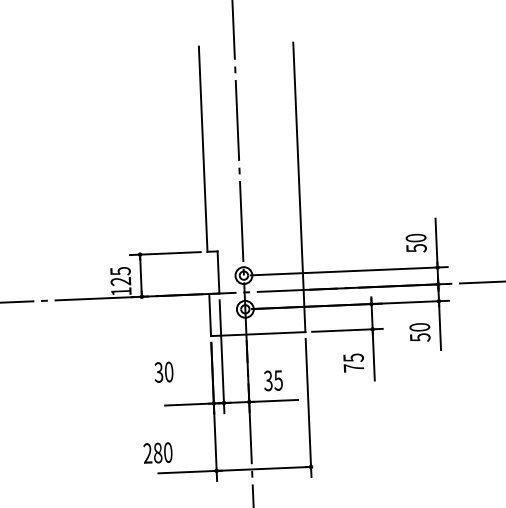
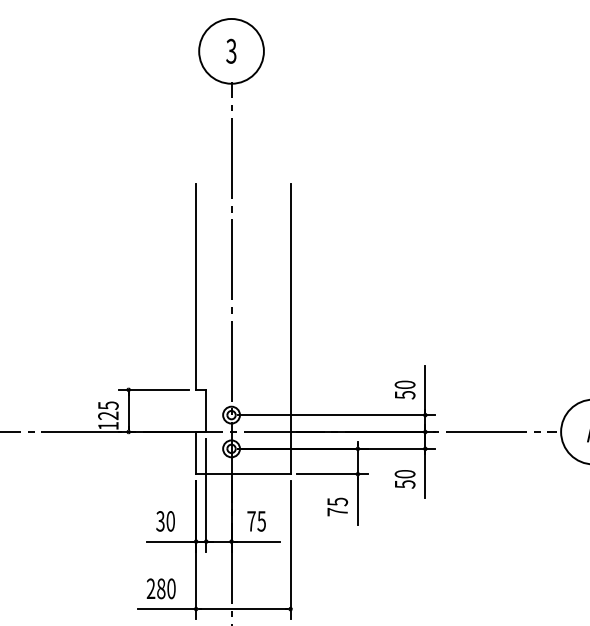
text: (163, 372) -> (165, 521), moved
text: (268, 381) -> (251, 521), 35 -> 75
text: (157, 452) -> (160, 588), moved

